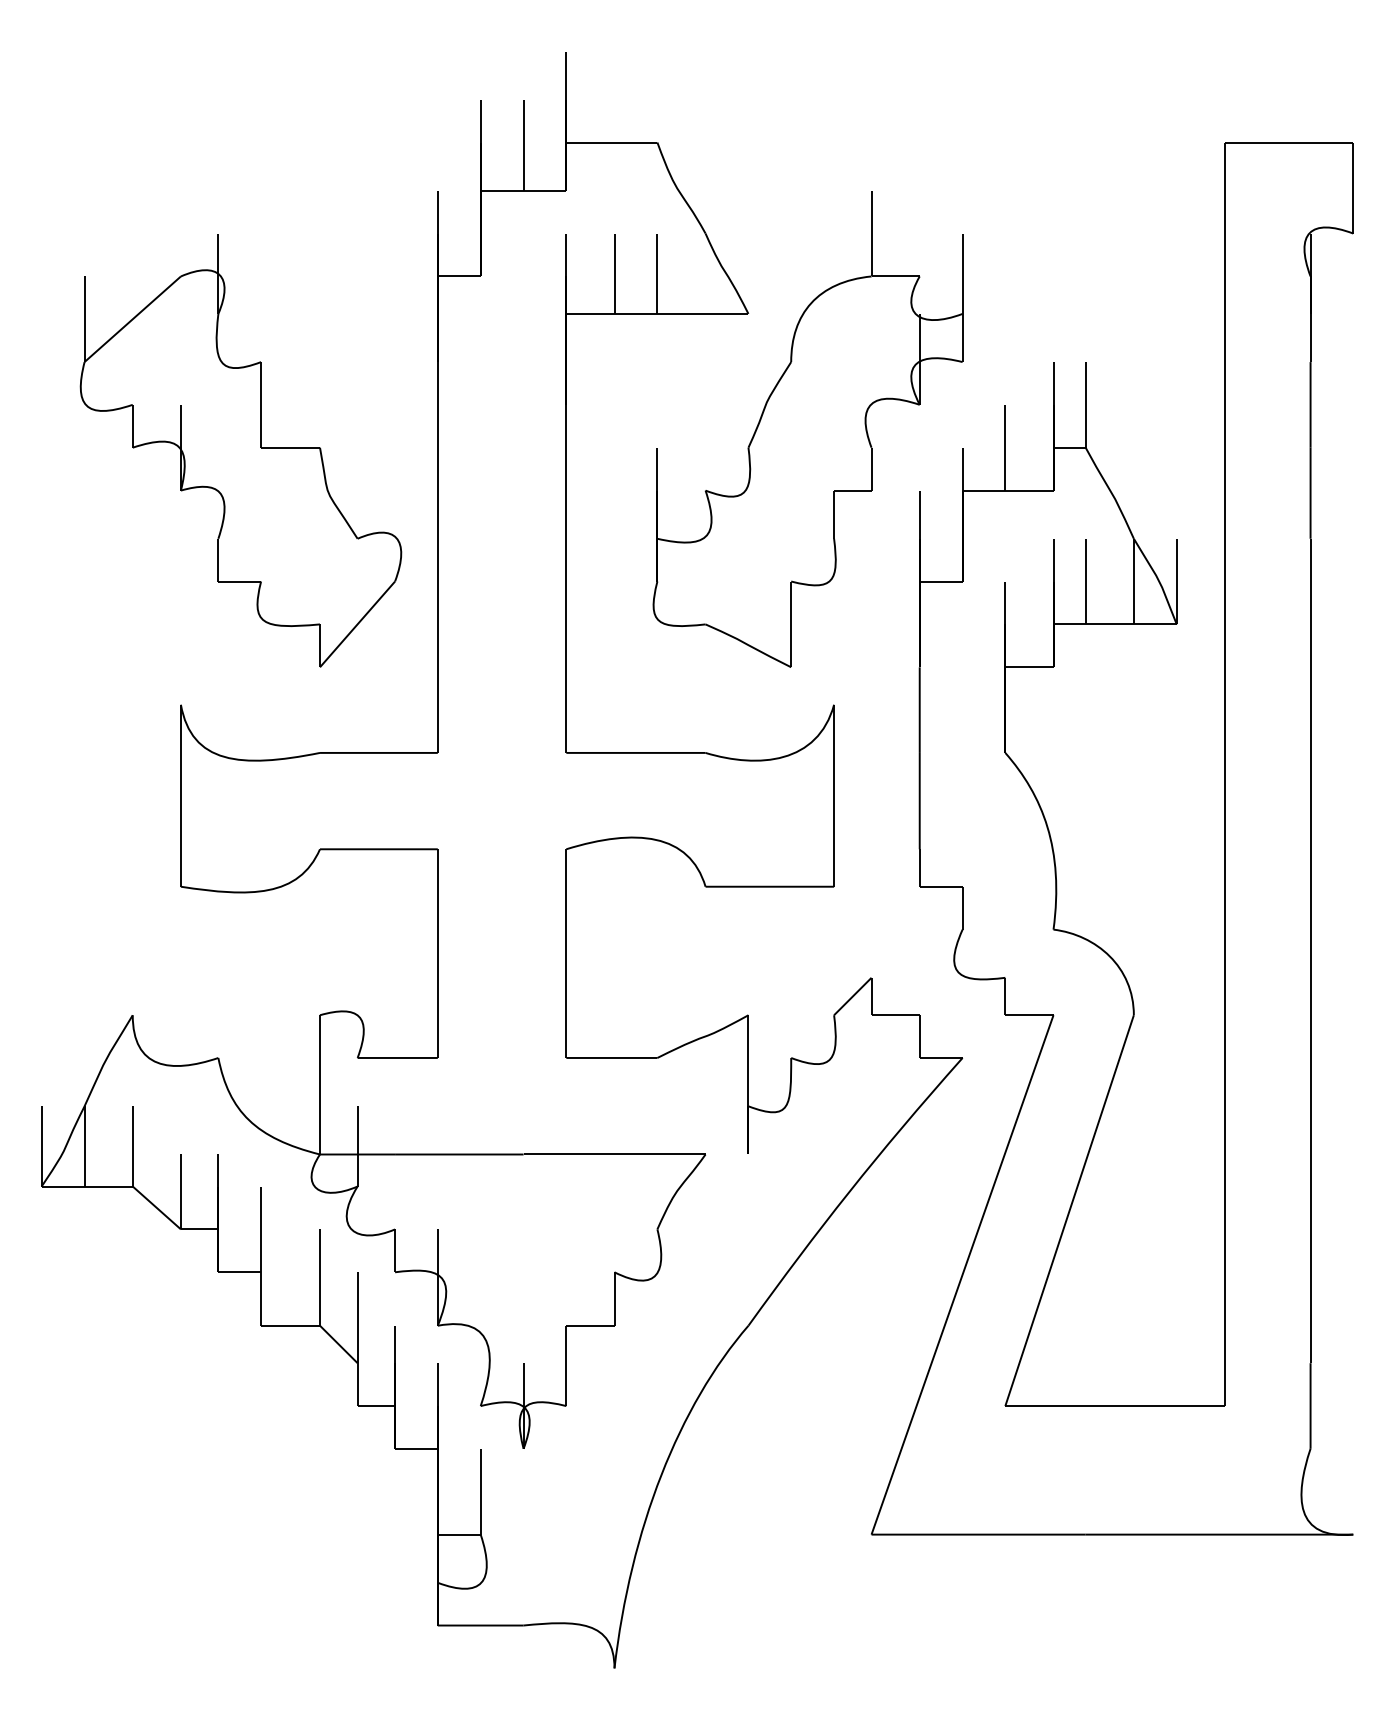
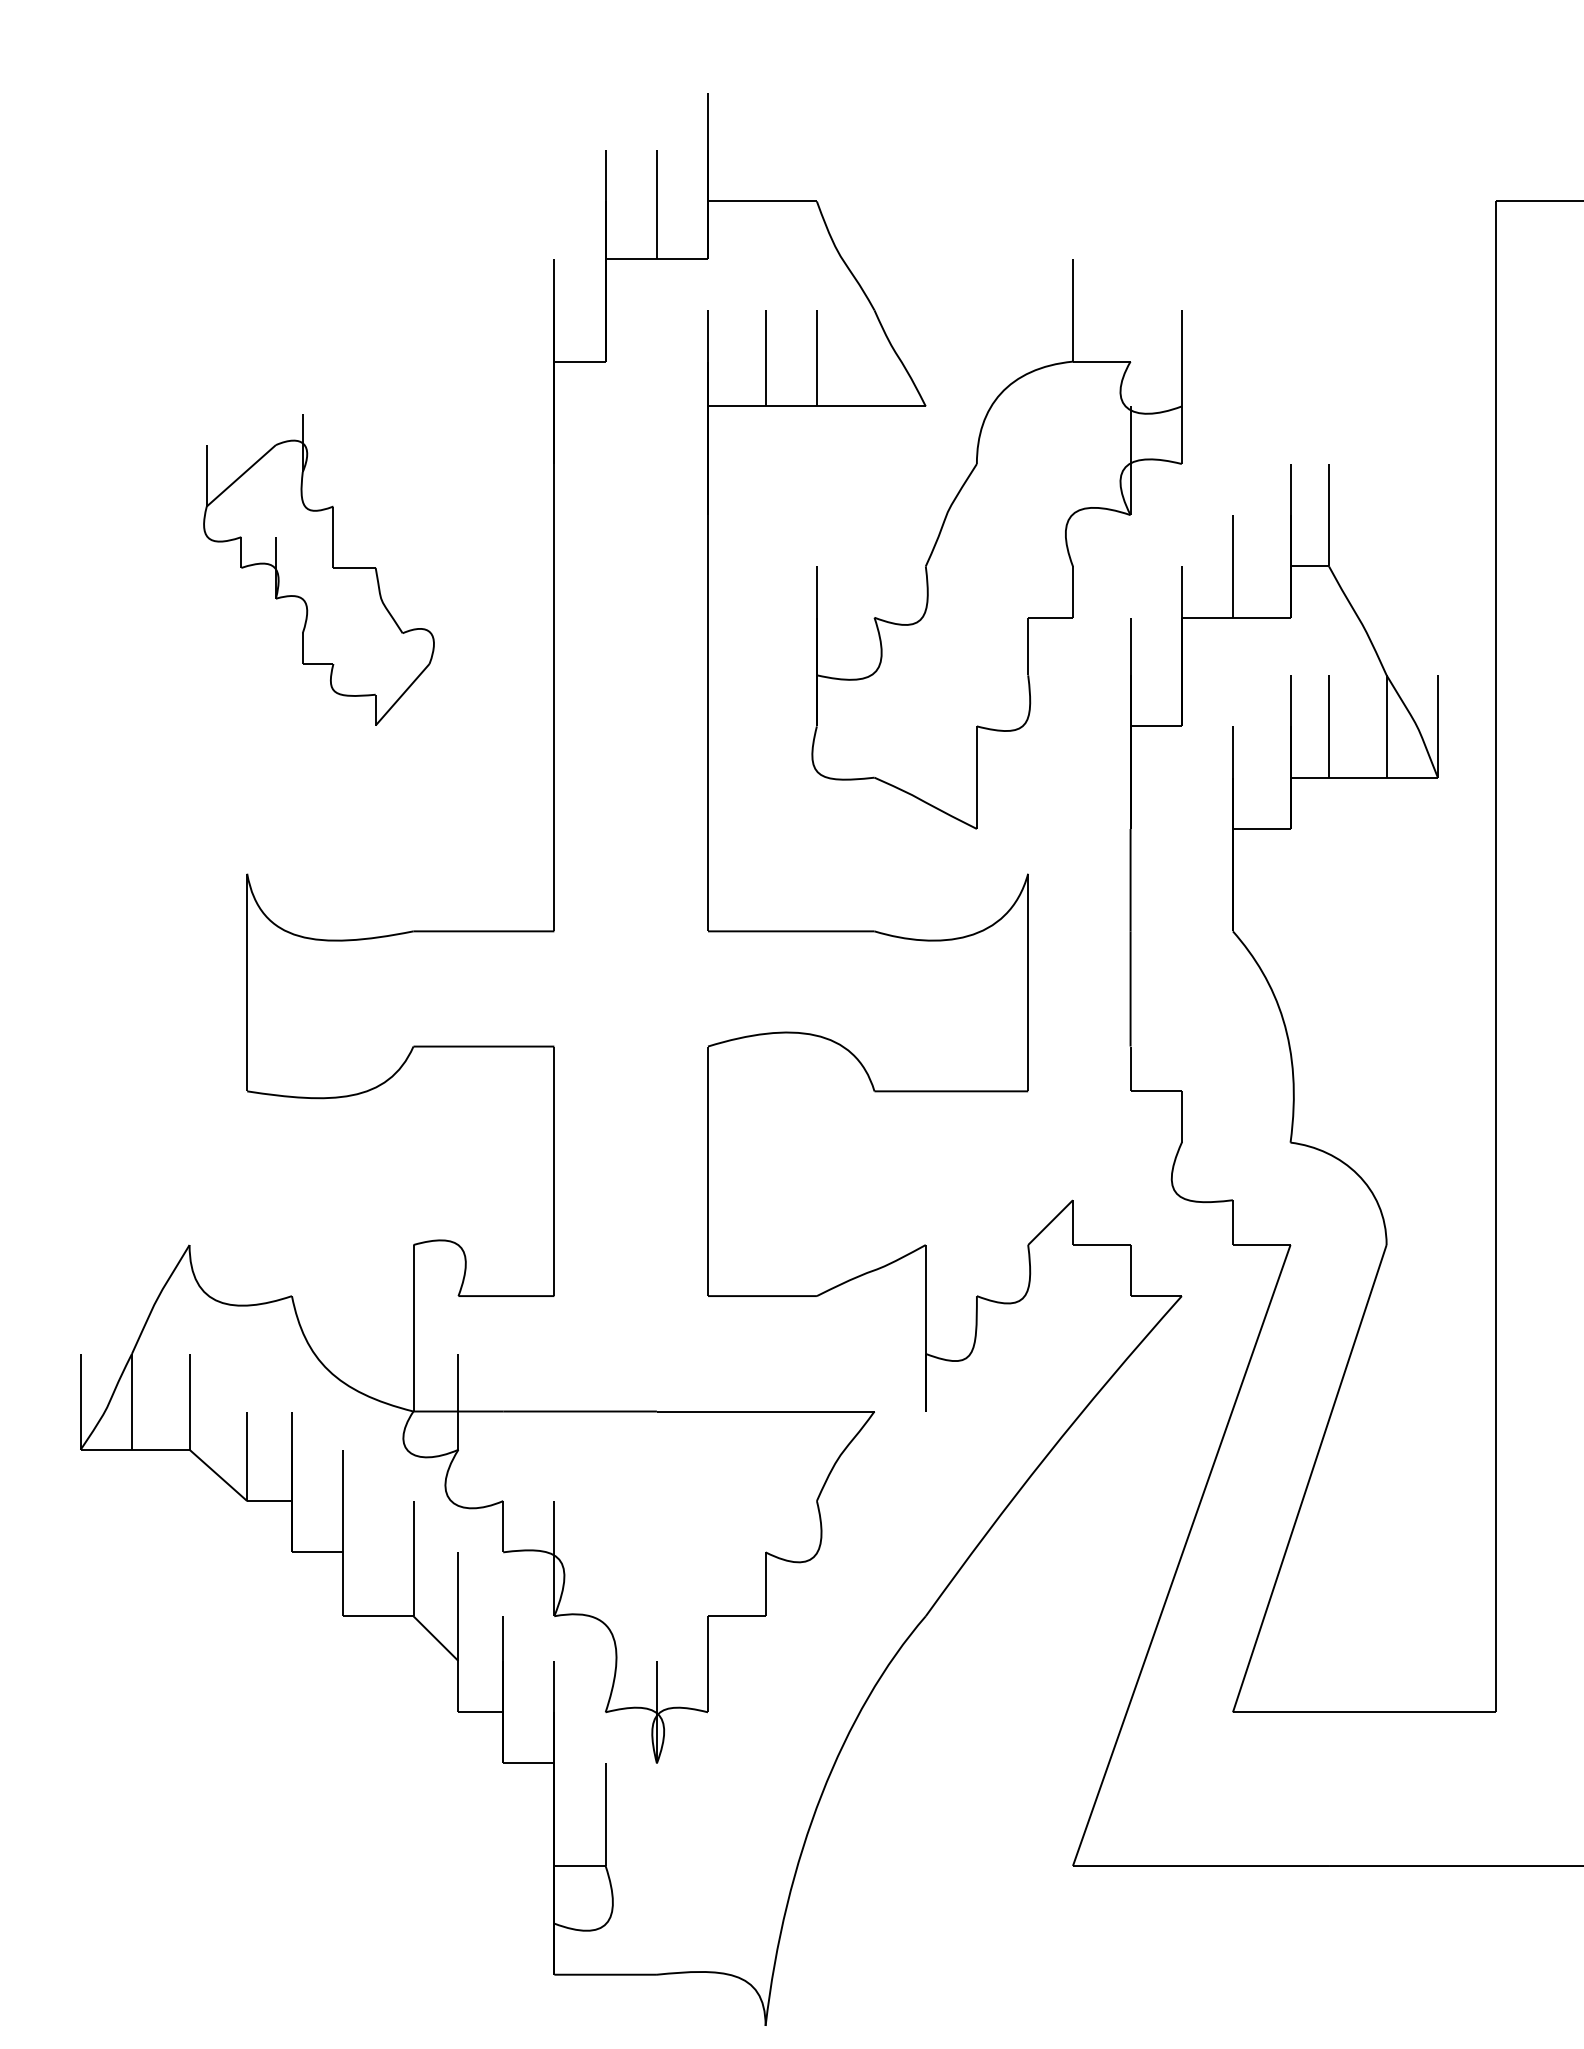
part: (240, 450) -> (318, 569), size x0.6

